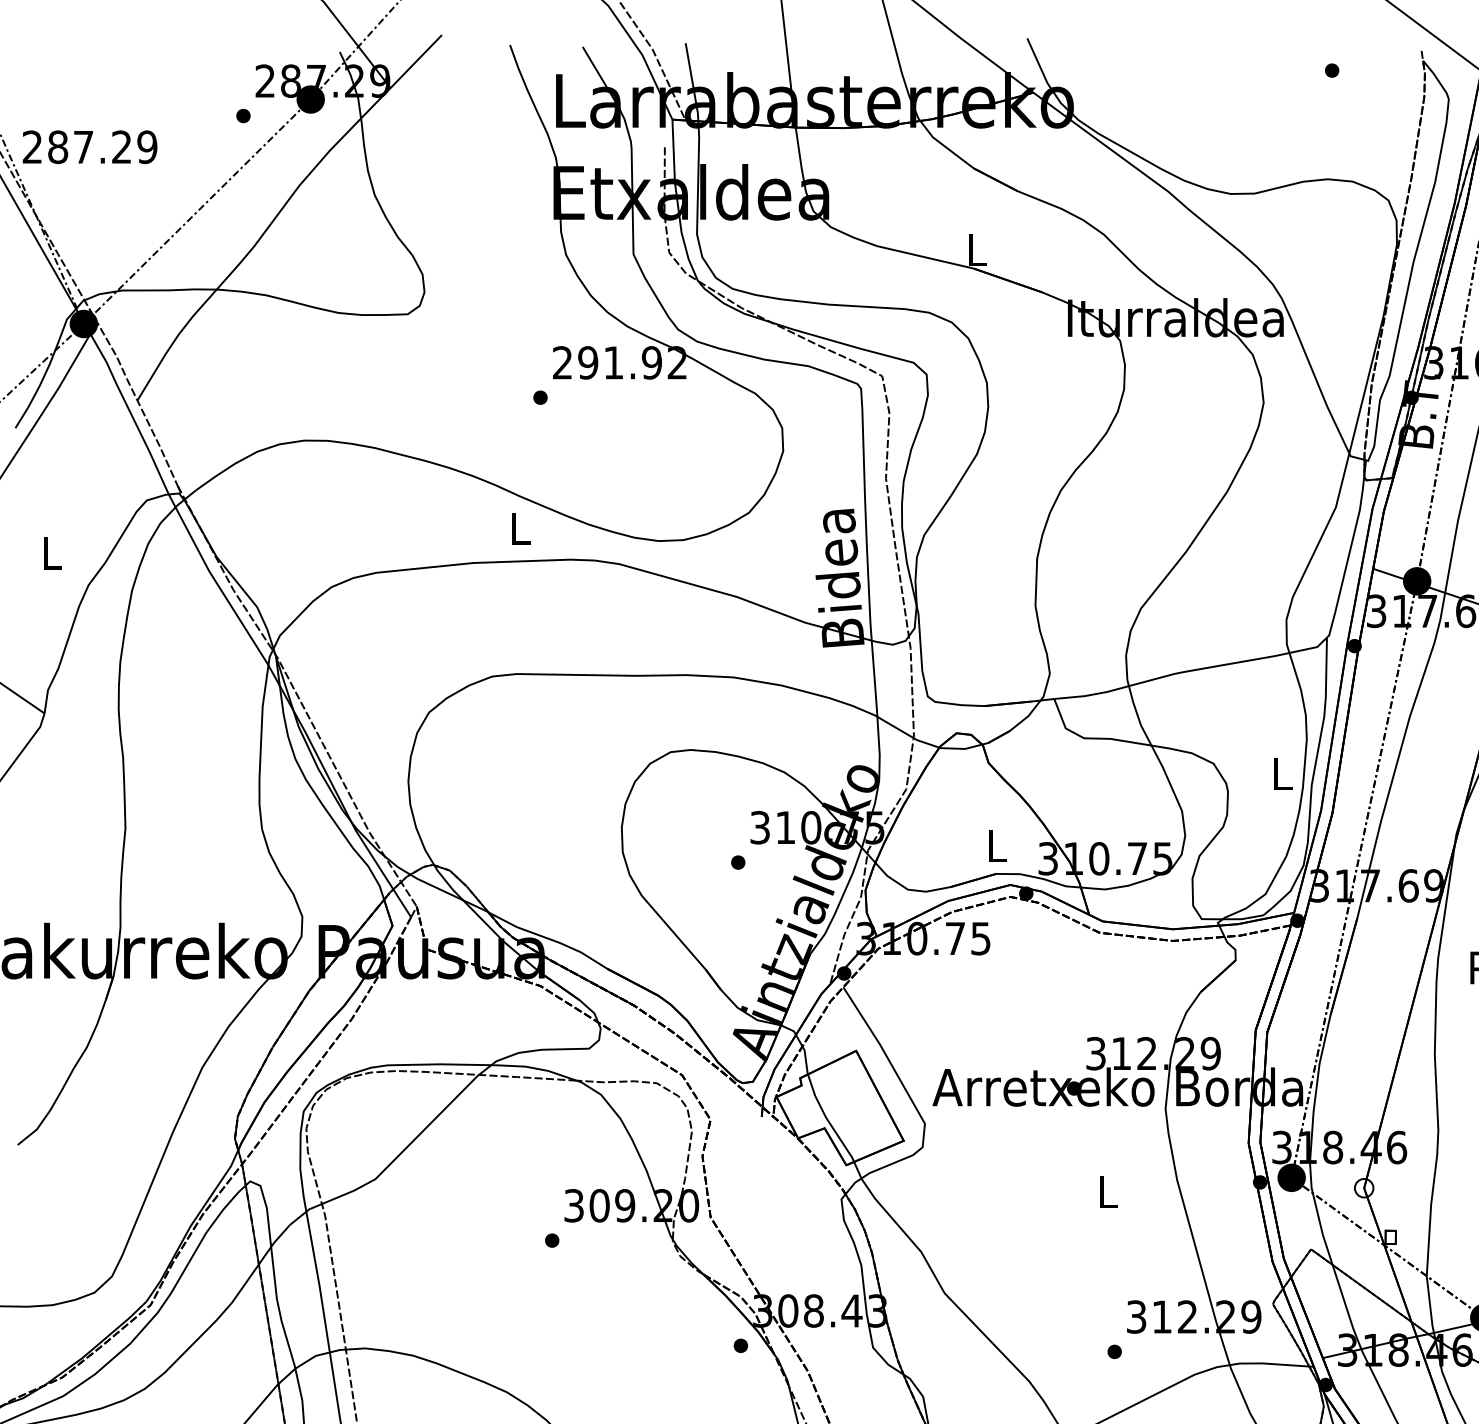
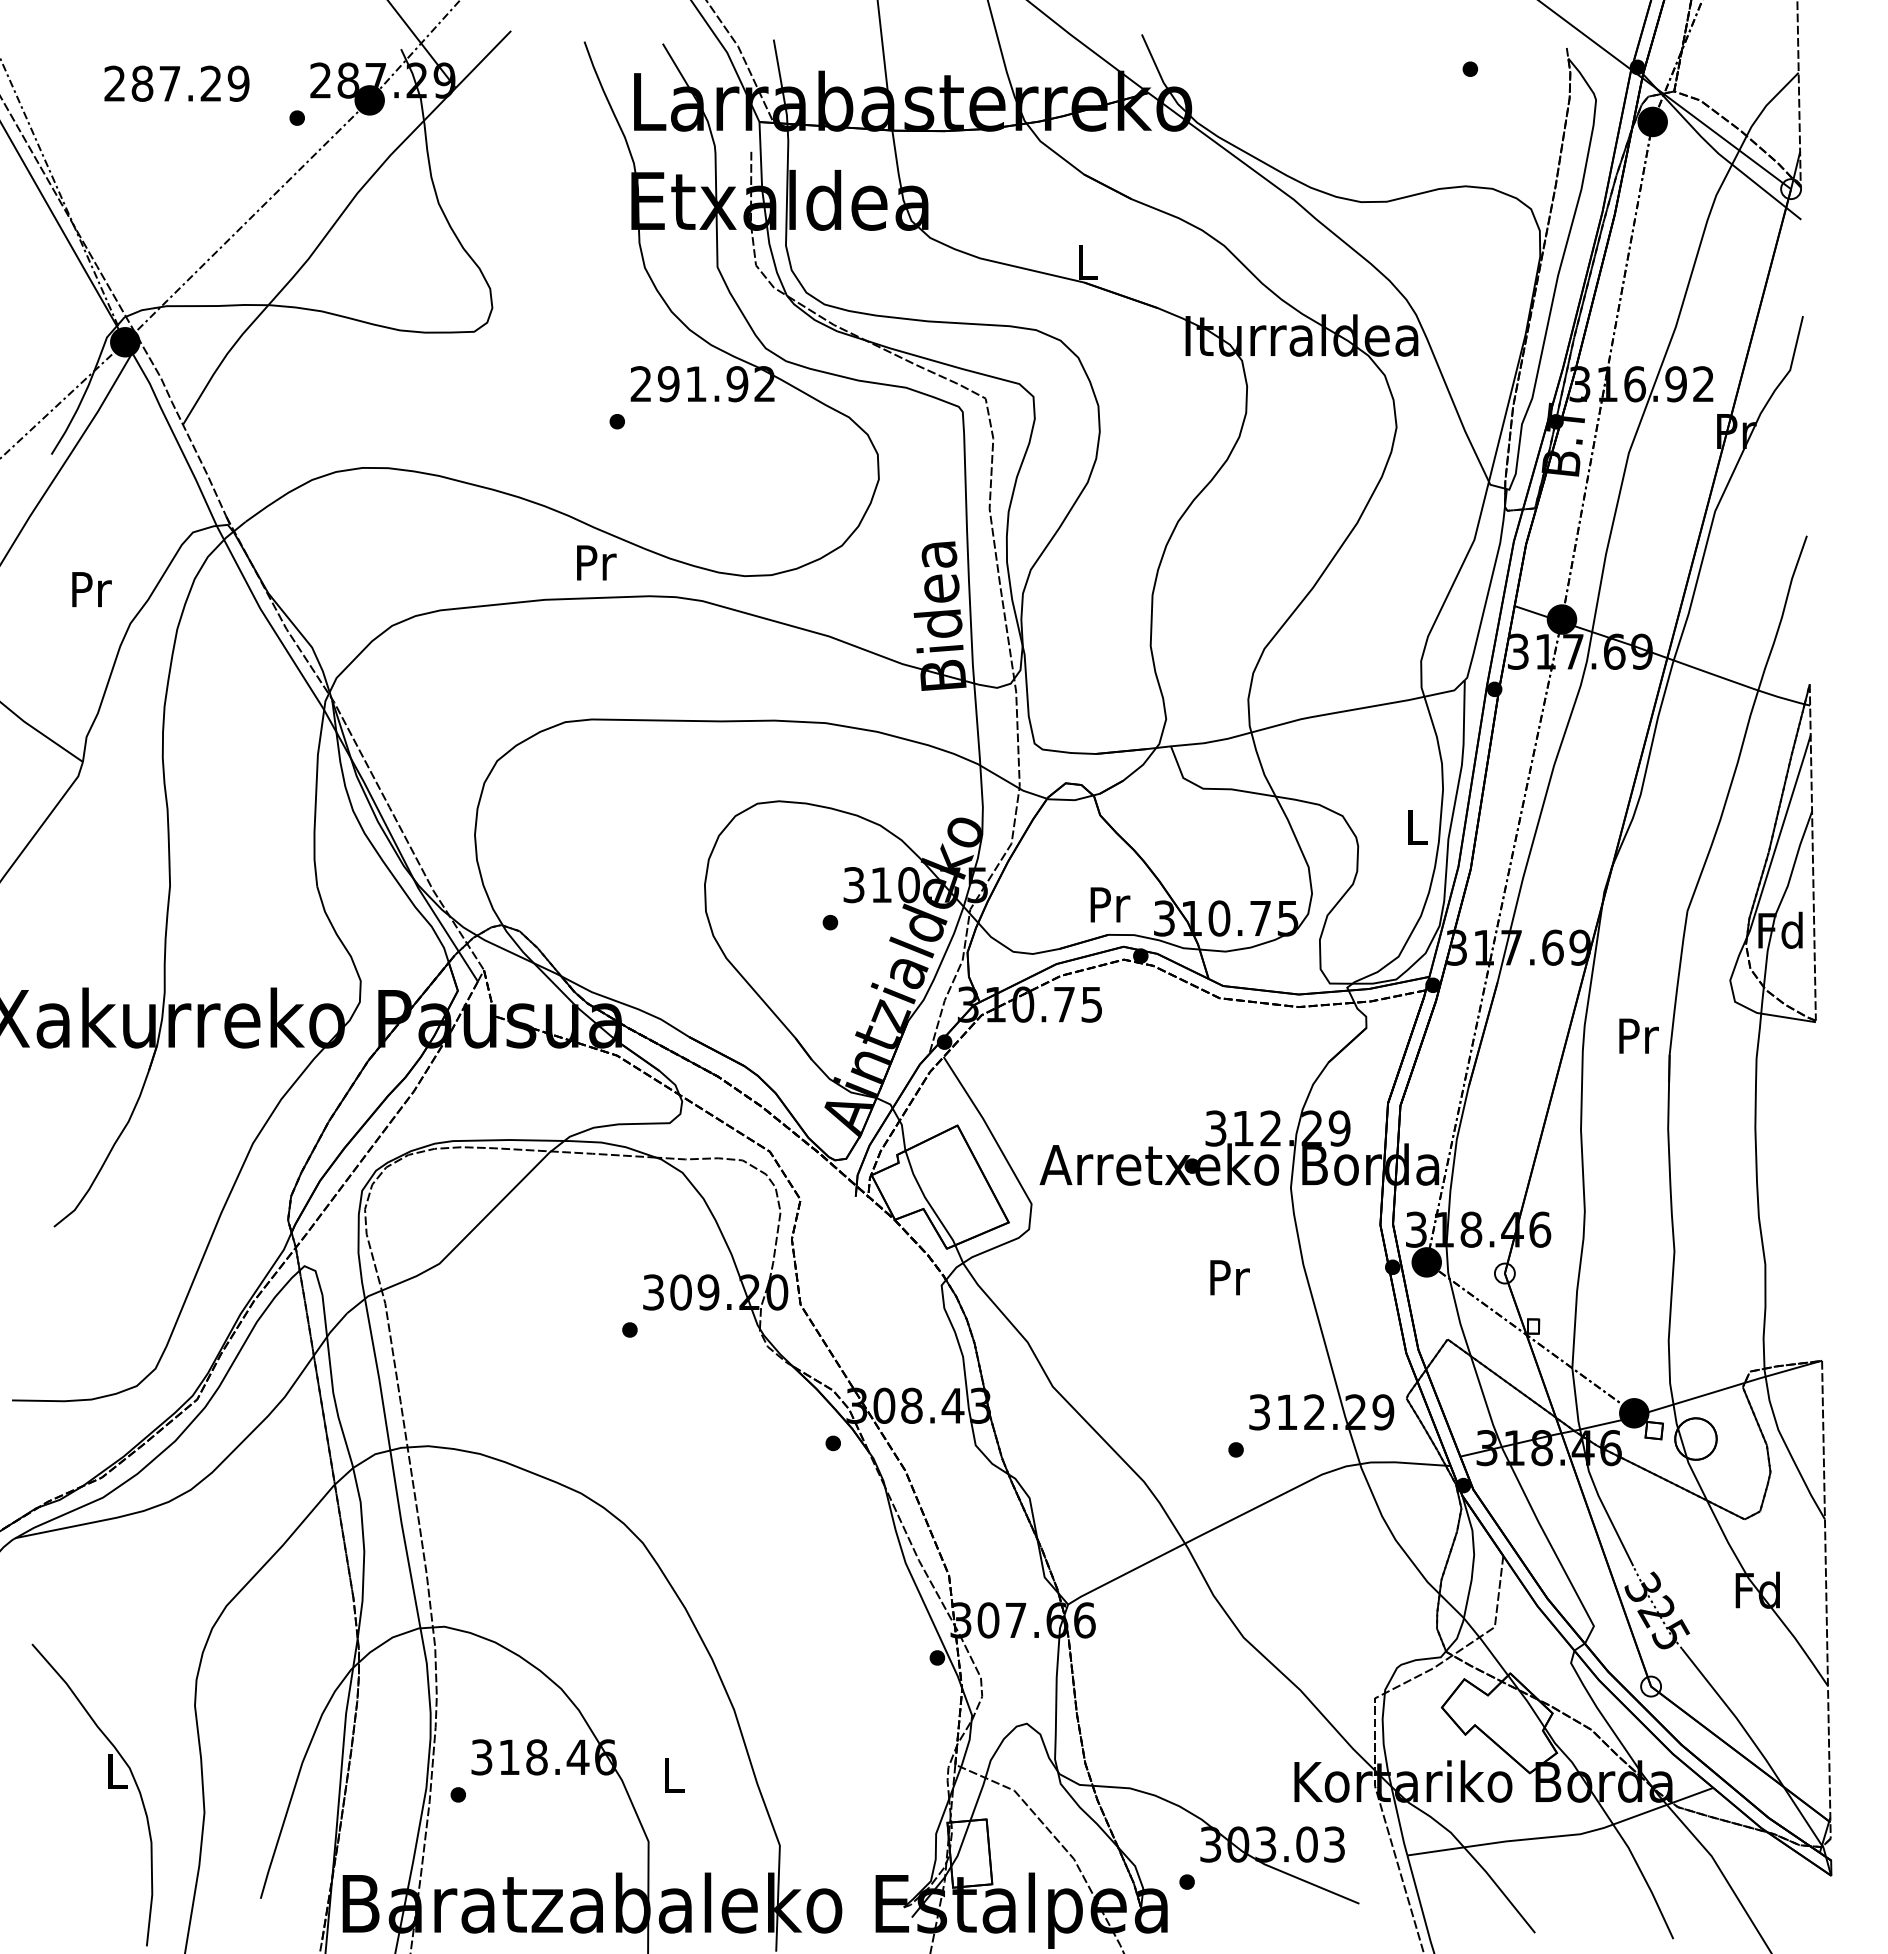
text: (89, 146) -> (176, 83), moved
text: (521, 528) -> (596, 562), L -> Pr
text: (52, 553) -> (91, 589), L -> Pr
text: (998, 845) -> (1110, 904), L -> Pr
text: (1108, 1191) -> (1229, 1277), L -> Pr

